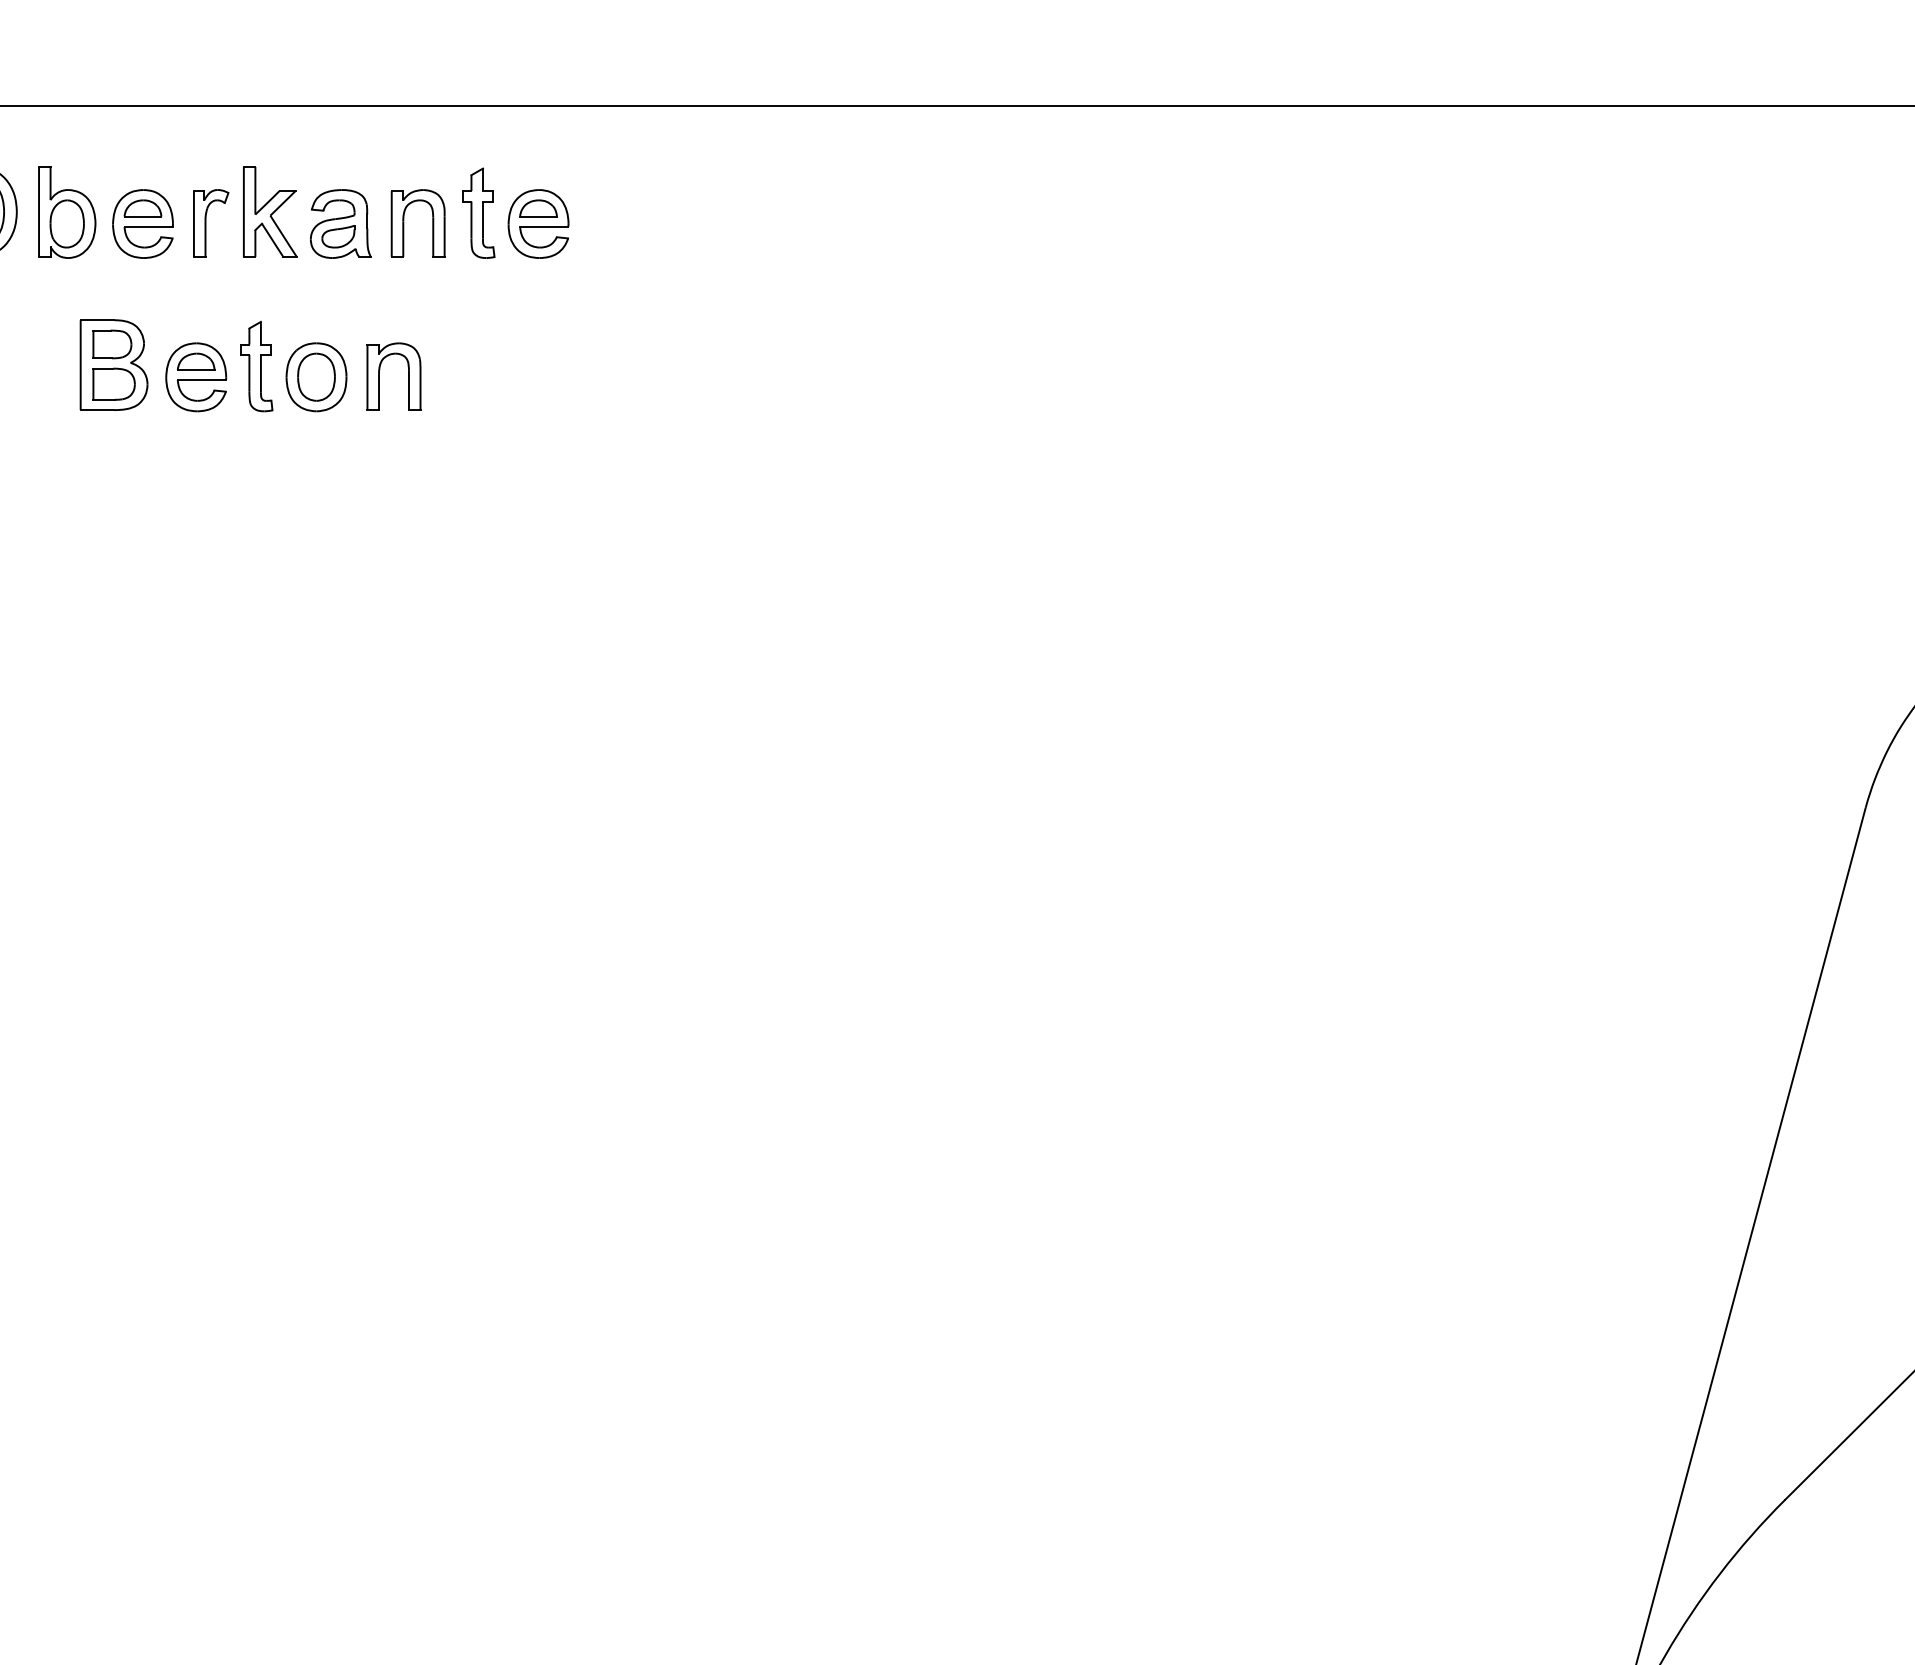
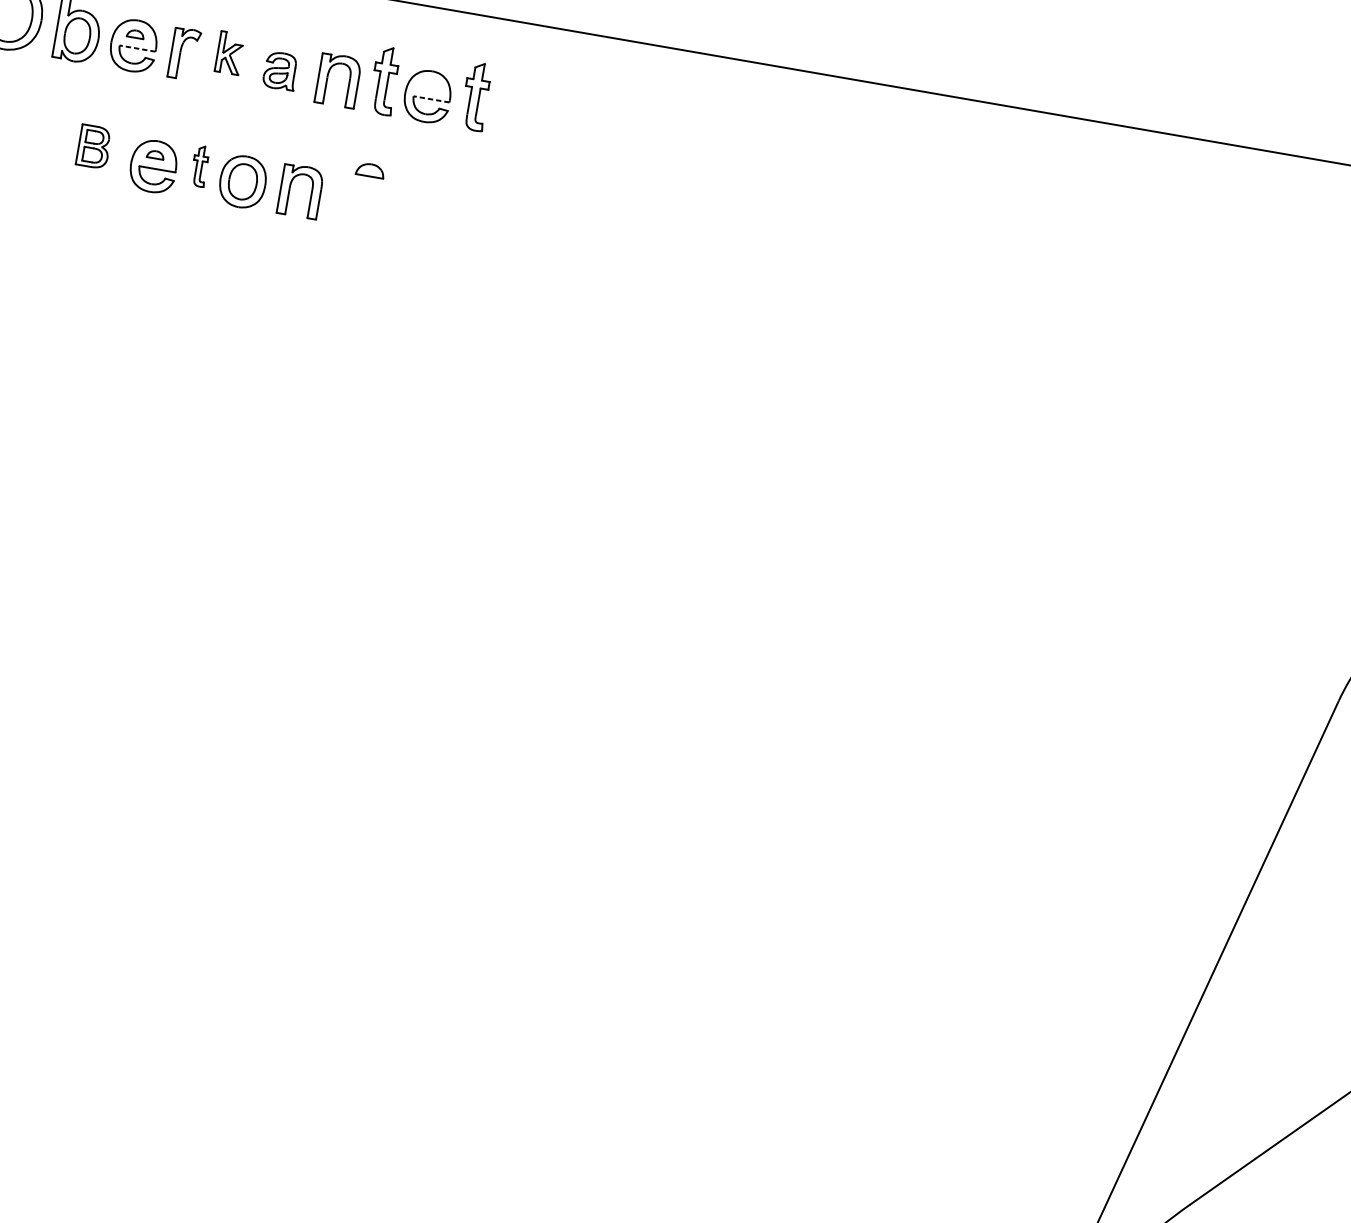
part: (142, 208) -> (135, 34), size x0.6
part: (538, 208) -> (370, 170), moved
part: (270, 211) -> (230, 52), size x0.6
part: (601, 212) -> (475, 96), added
part: (340, 223) -> (280, 70), size x0.7
line: (148, 226) -> (137, 48), solid -> dashed
line: (543, 226) -> (431, 98), solid -> dashed
part: (196, 361) -> (155, 154), size x0.6
part: (113, 364) -> (93, 146), size x0.6
part: (256, 366) -> (199, 166), size x0.6

